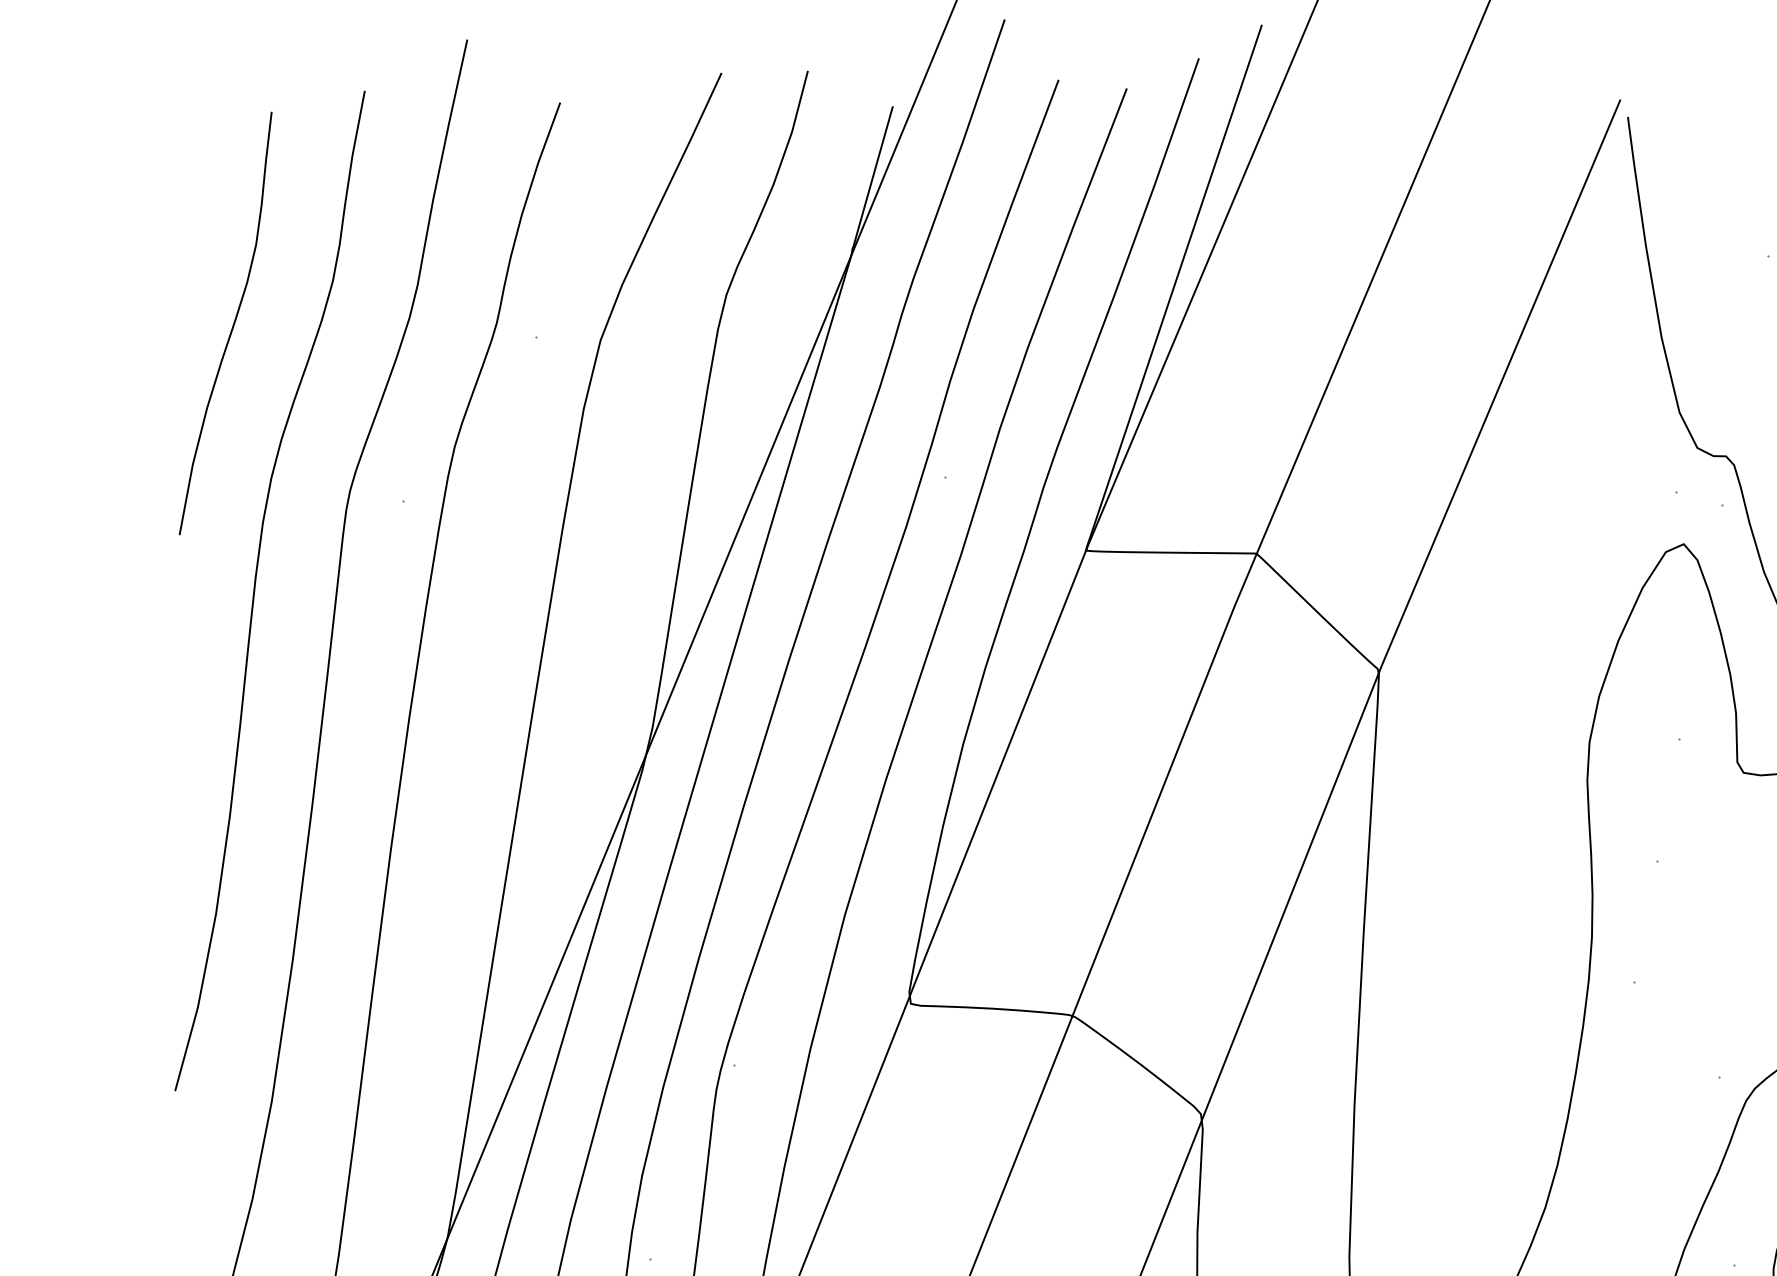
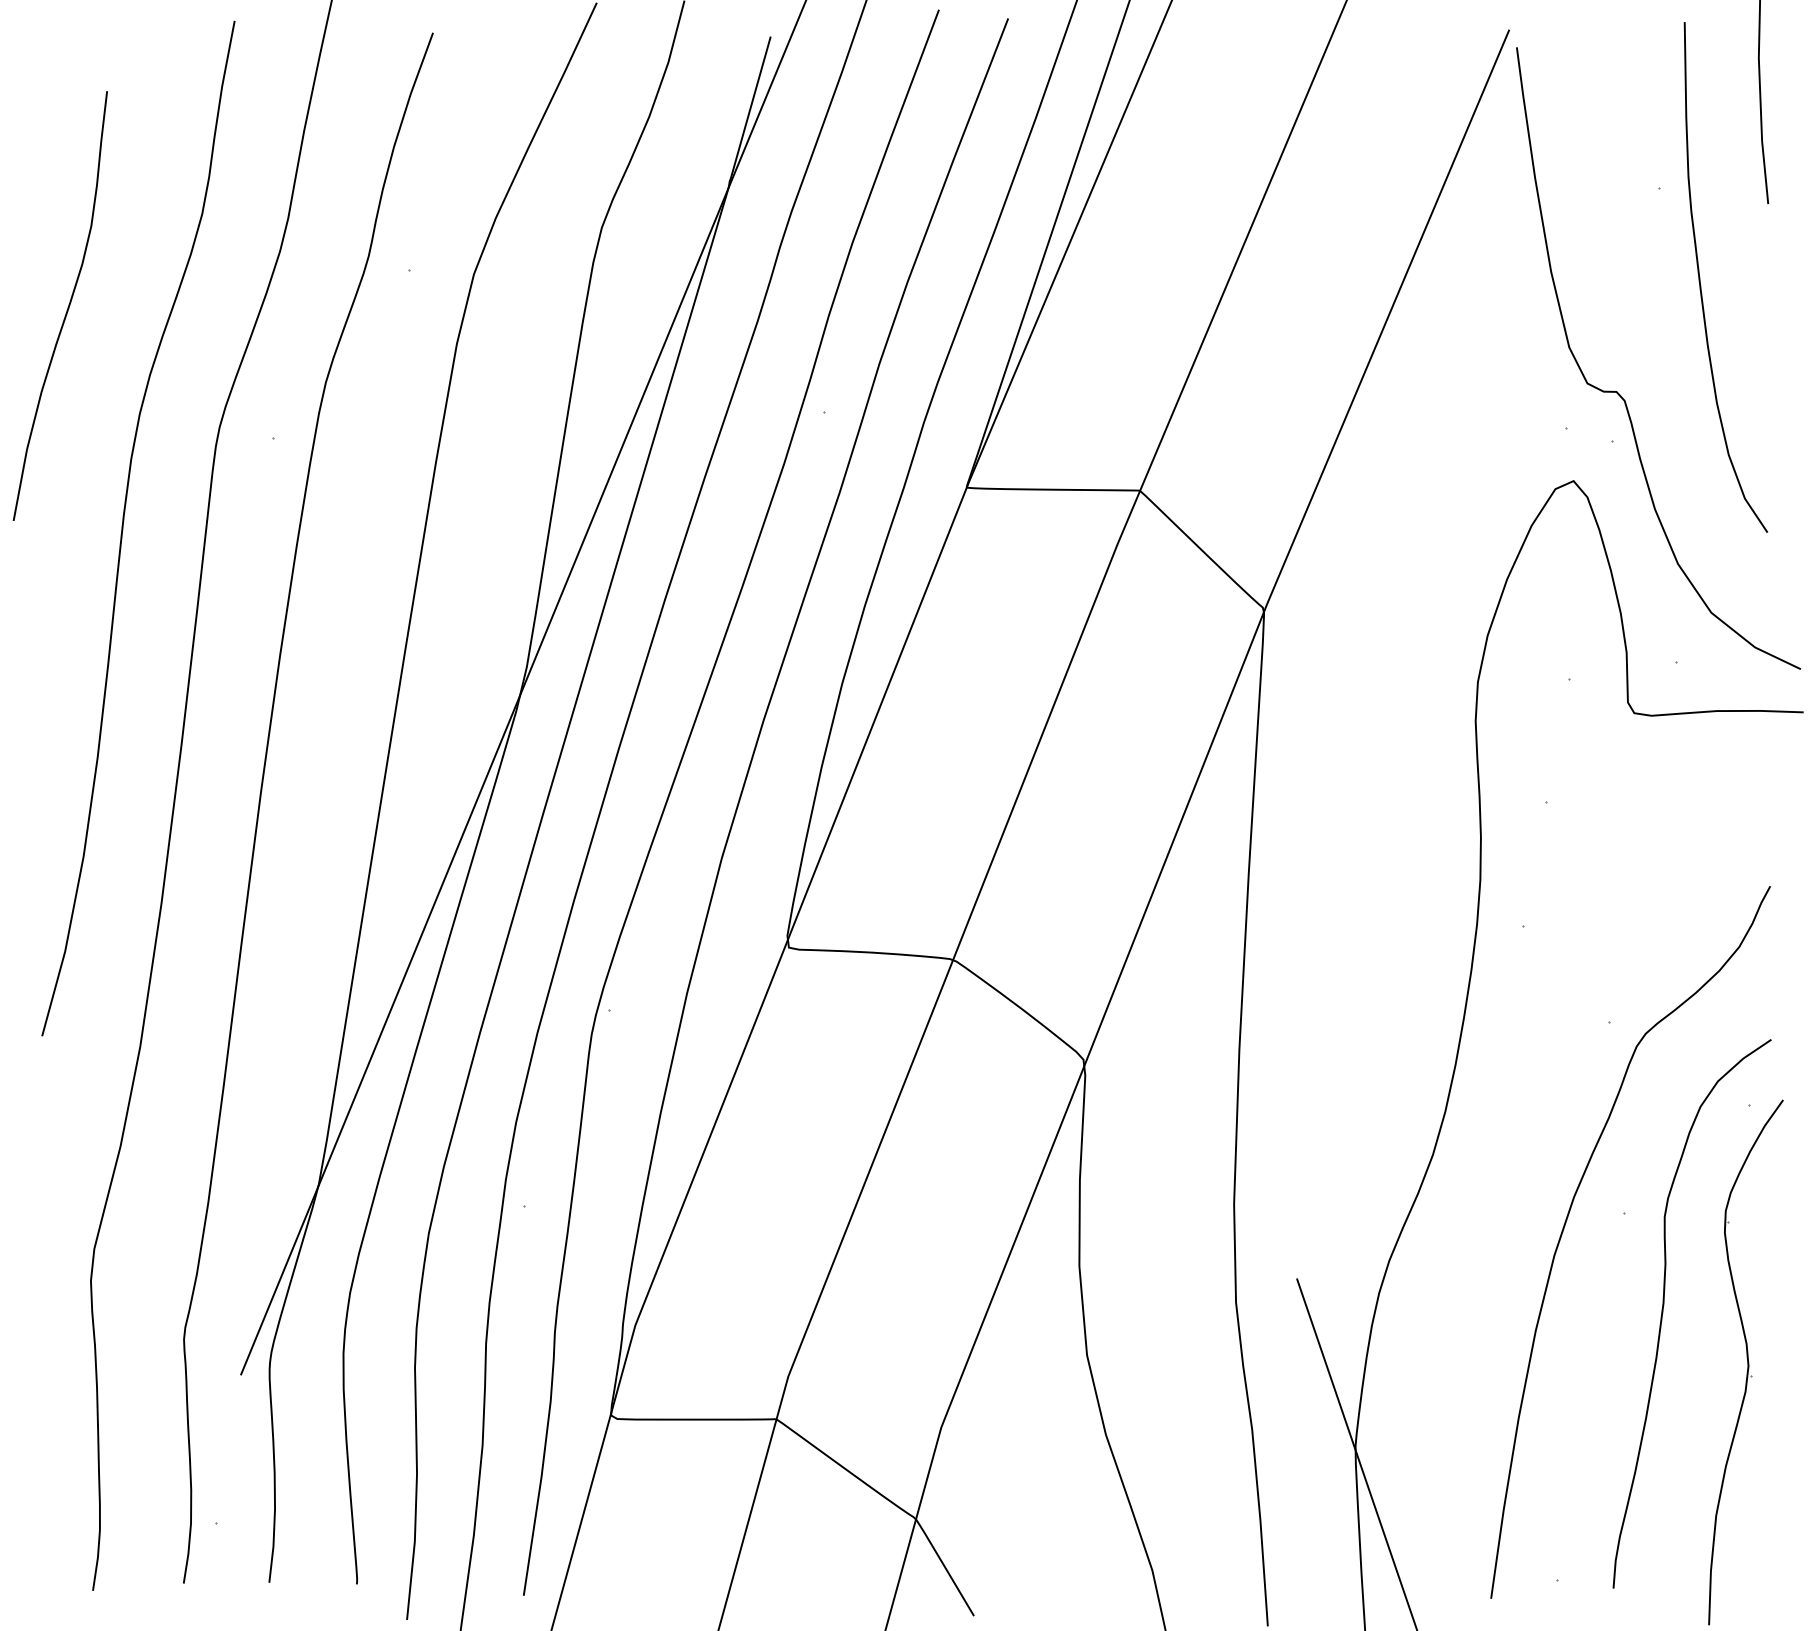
curve: (232, 324) -> (67, 307), moved

